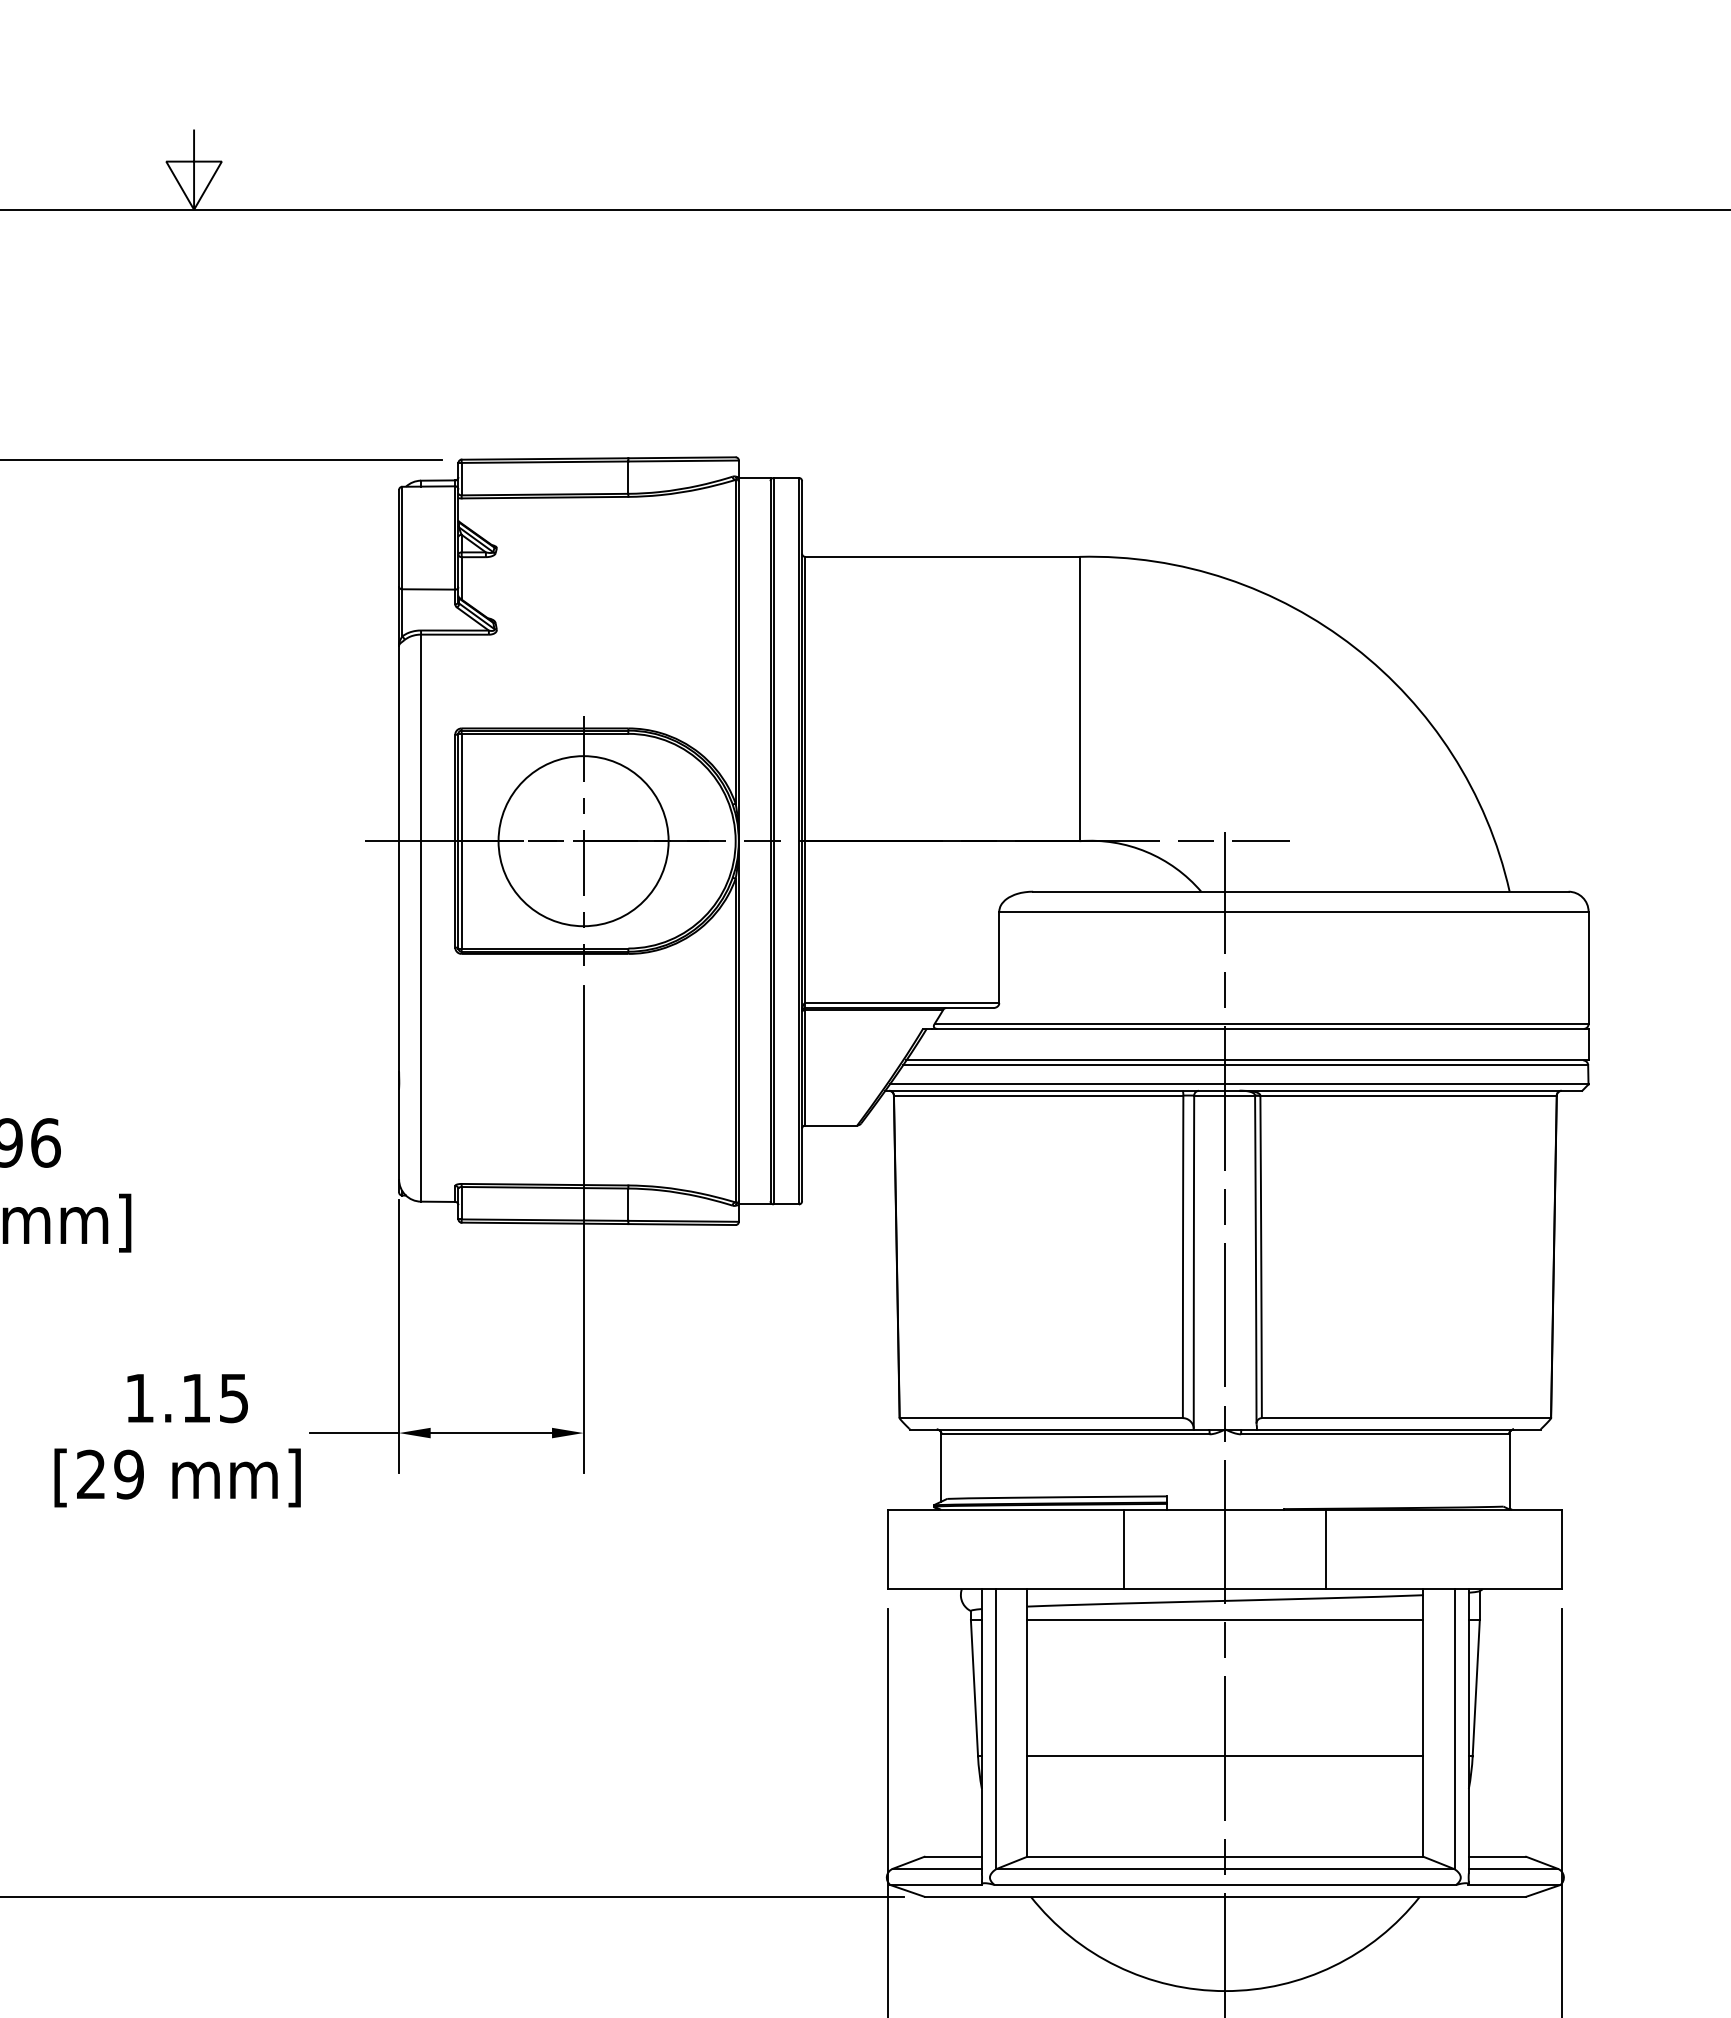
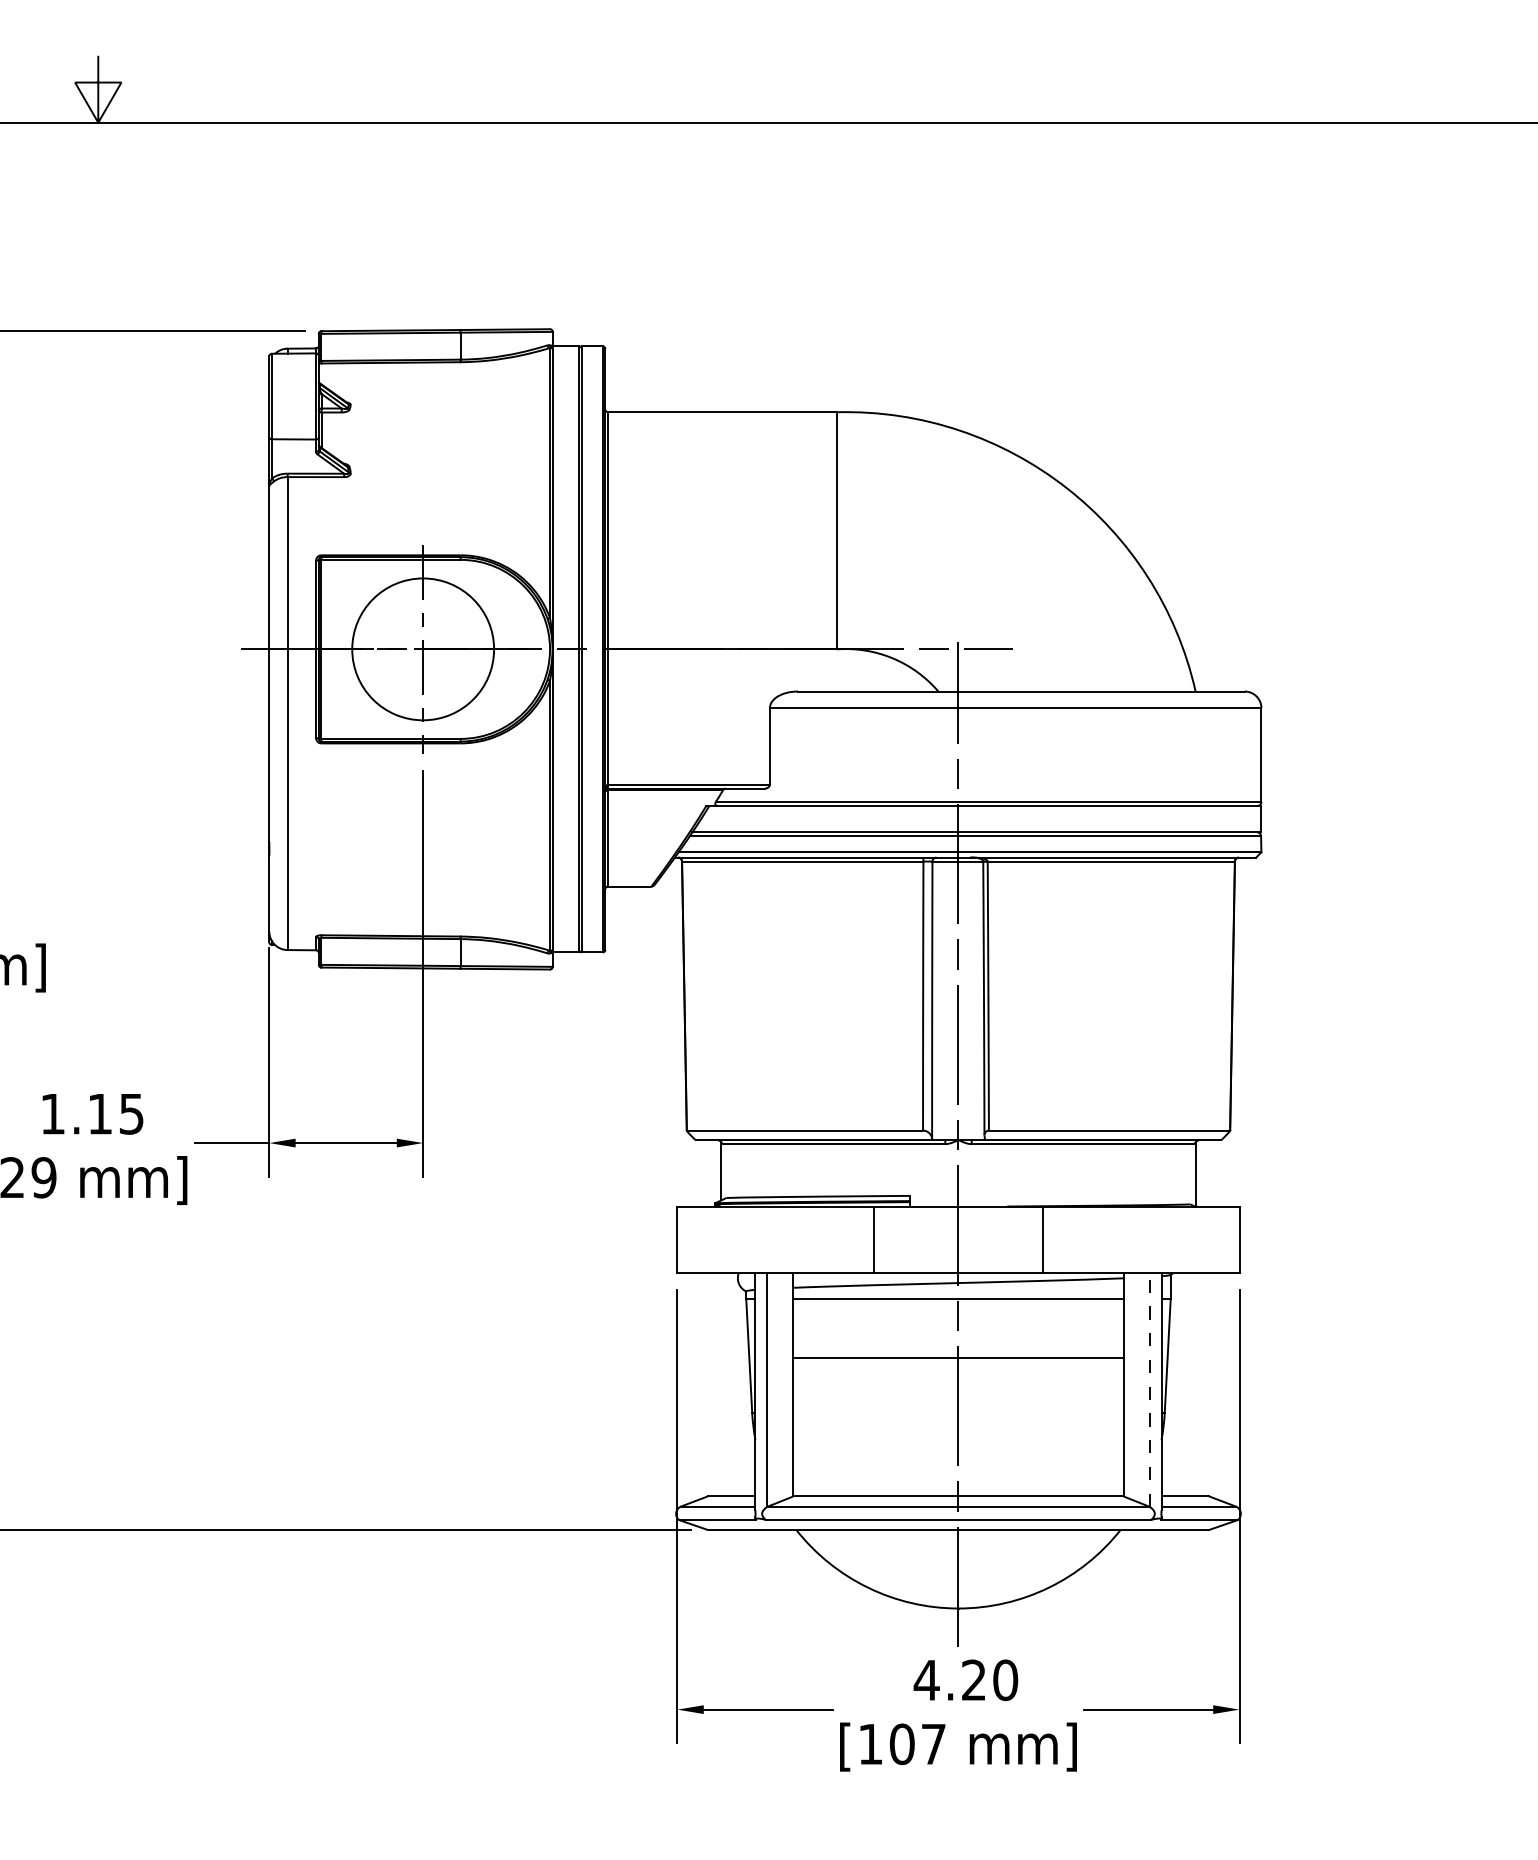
line: (1454, 1729) -> (1149, 1390), solid -> dashed
line: (1225, 1756) -> (958, 1357), moved

